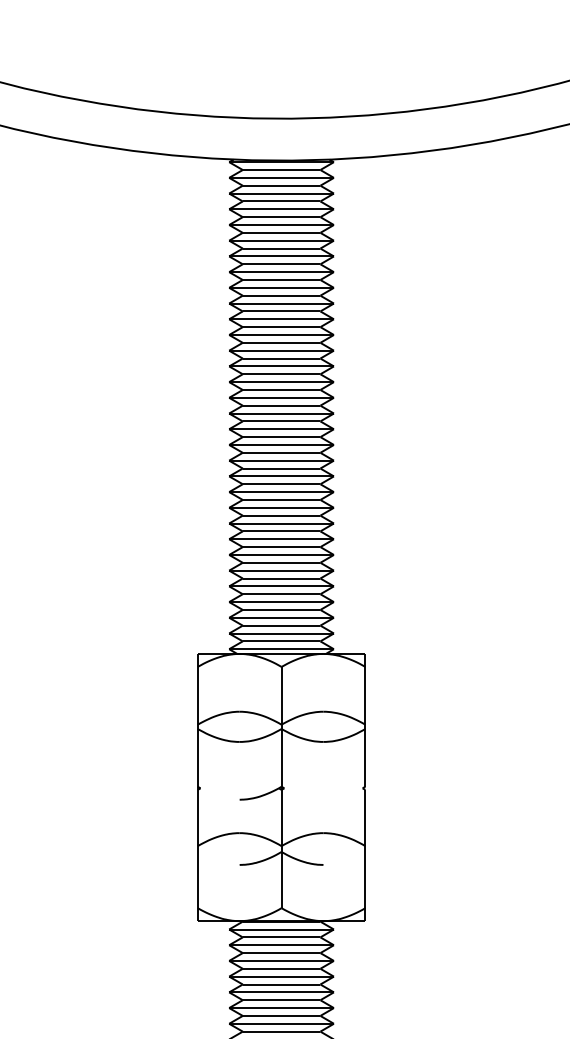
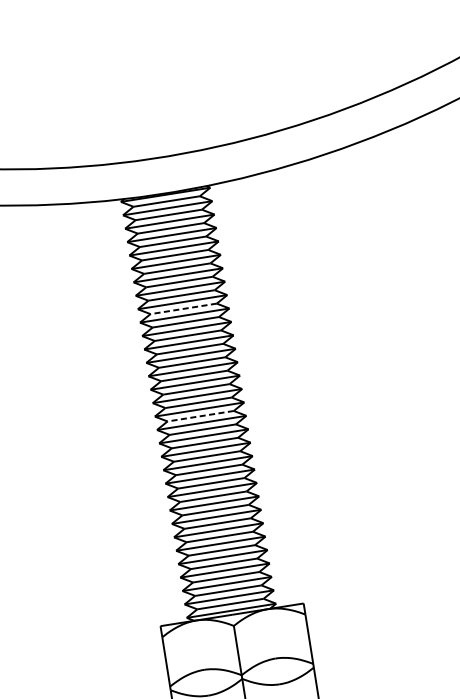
line: (281, 295) -> (183, 308), solid -> dashed
line: (281, 421) -> (200, 416), solid -> dashed

